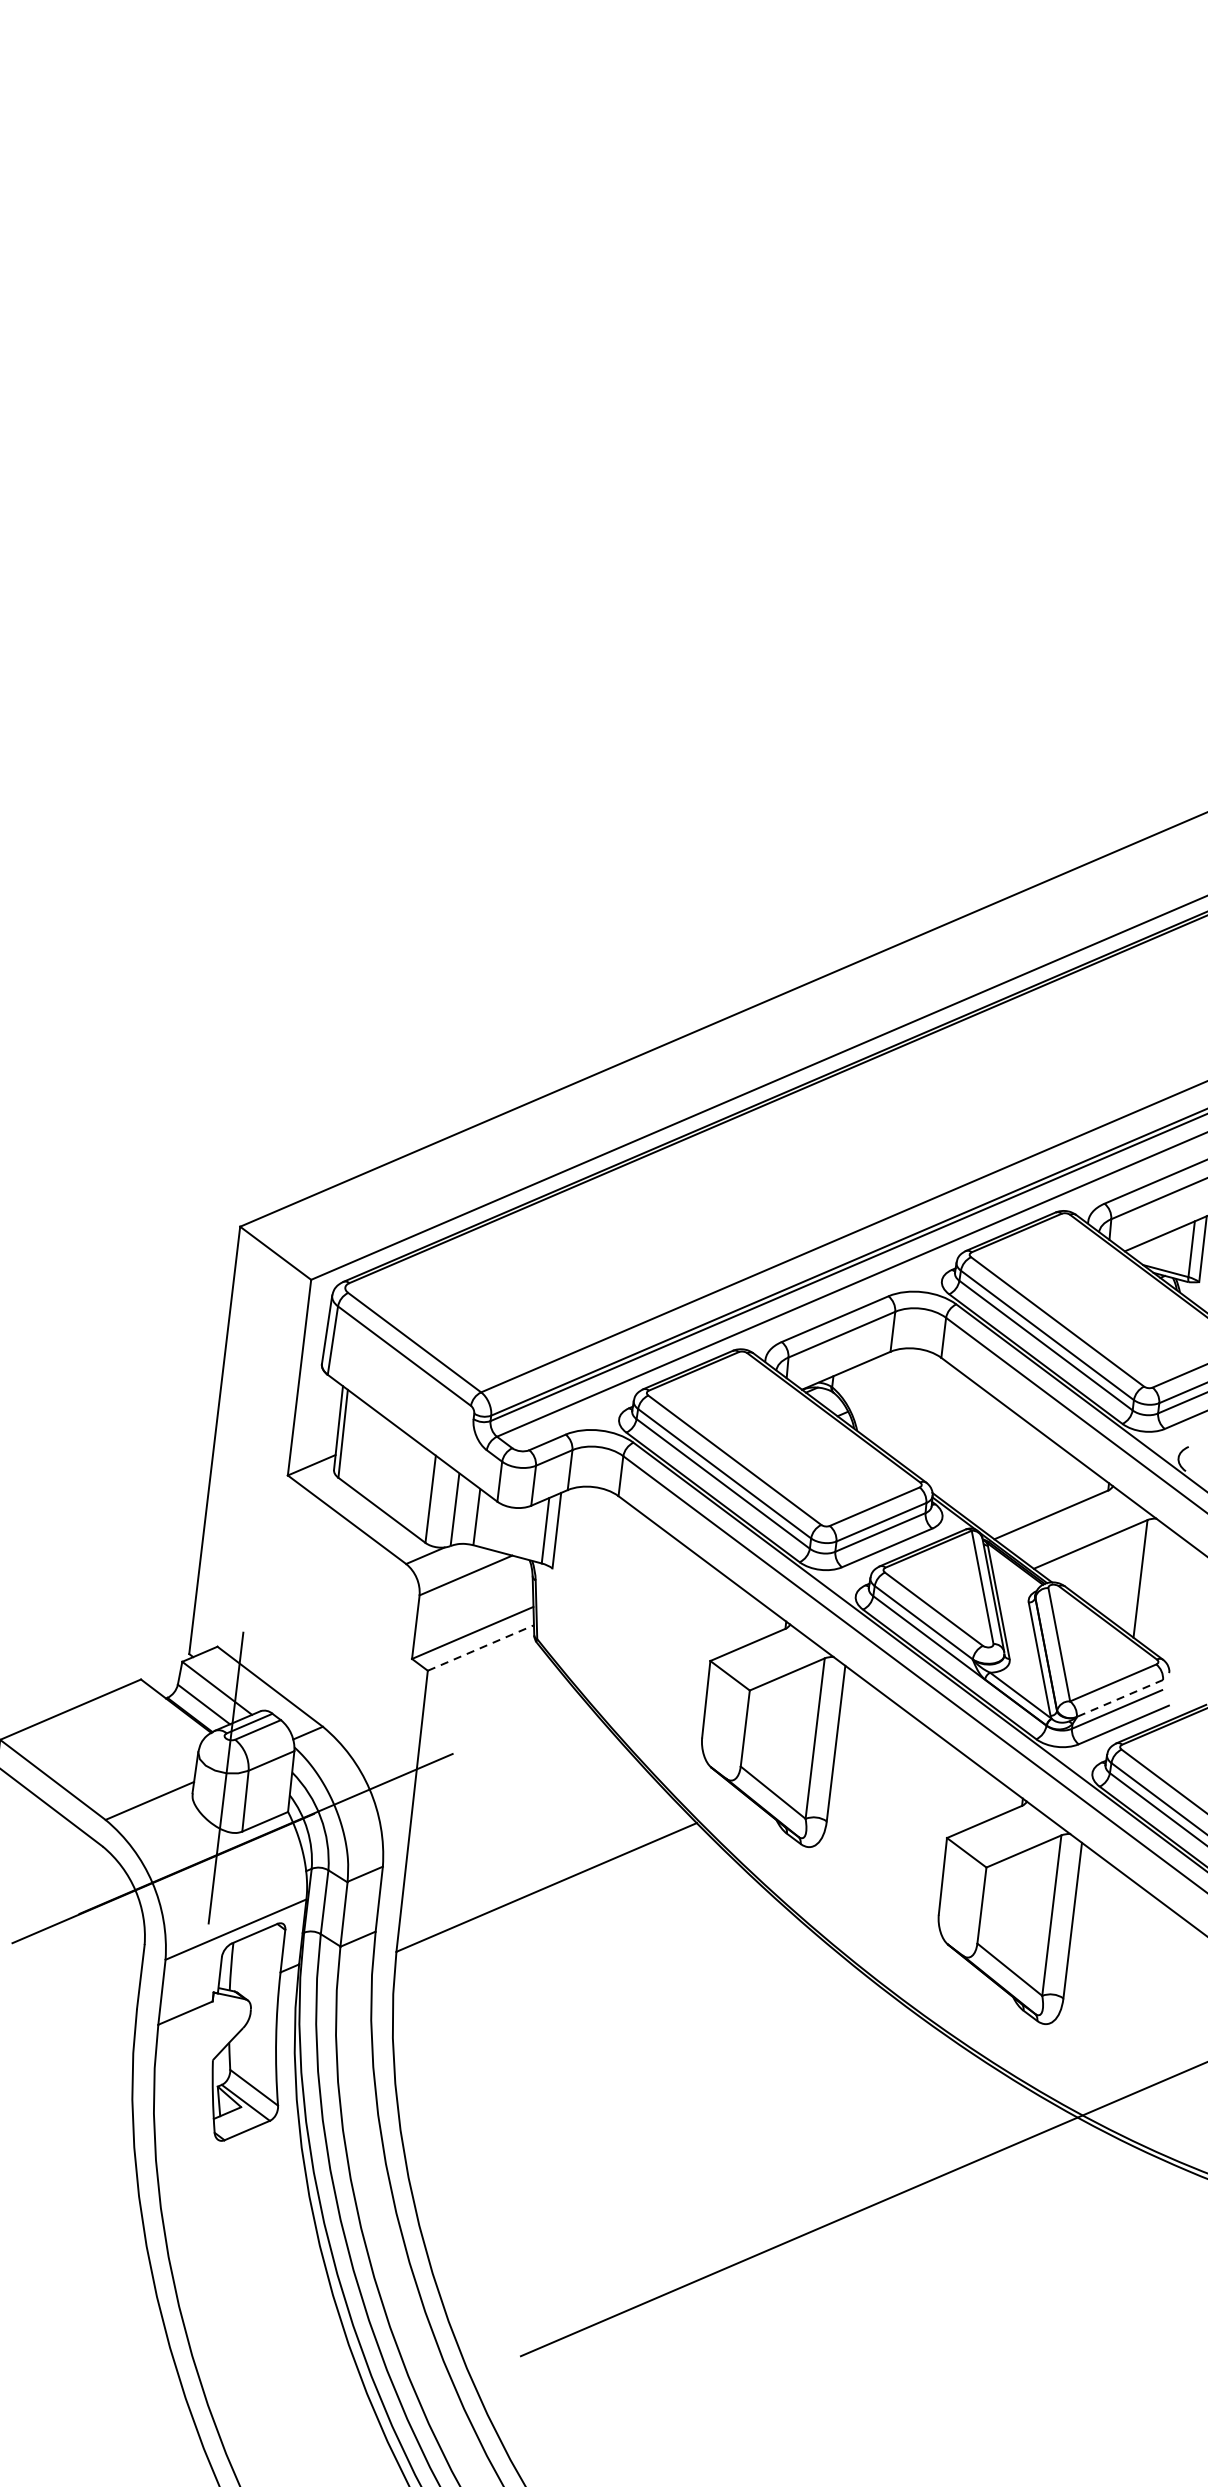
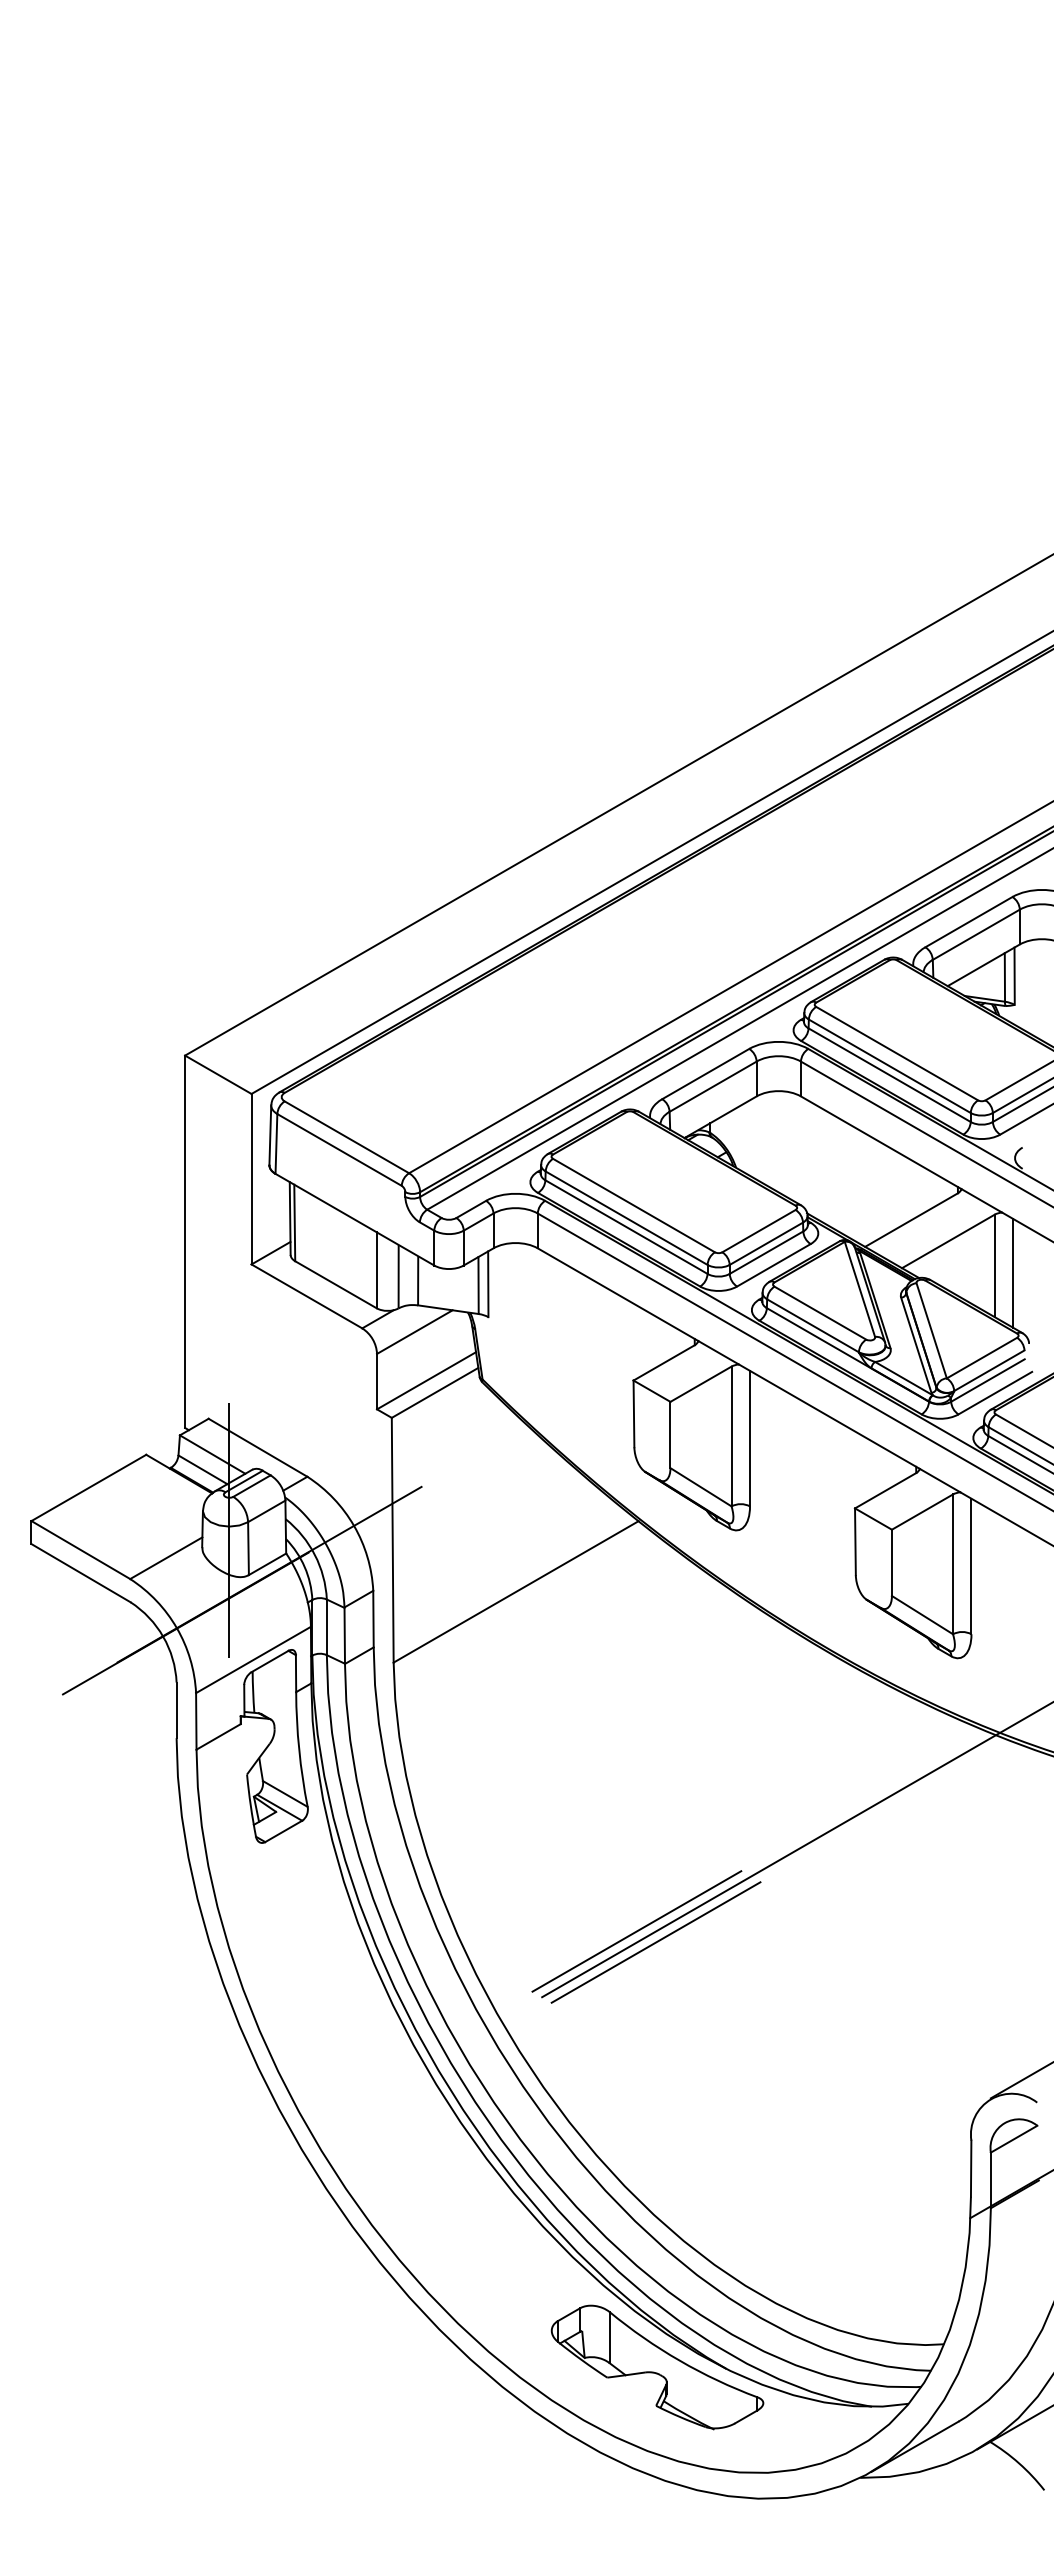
line: (1161, 1588) -> (1013, 1272), added
line: (481, 1647) -> (435, 1392), dashed -> solid
line: (1120, 1698) -> (989, 1370), dashed -> solid
line: (638, 2293) -> (636, 1931), added
line: (658, 2308) -> (655, 1942), added

